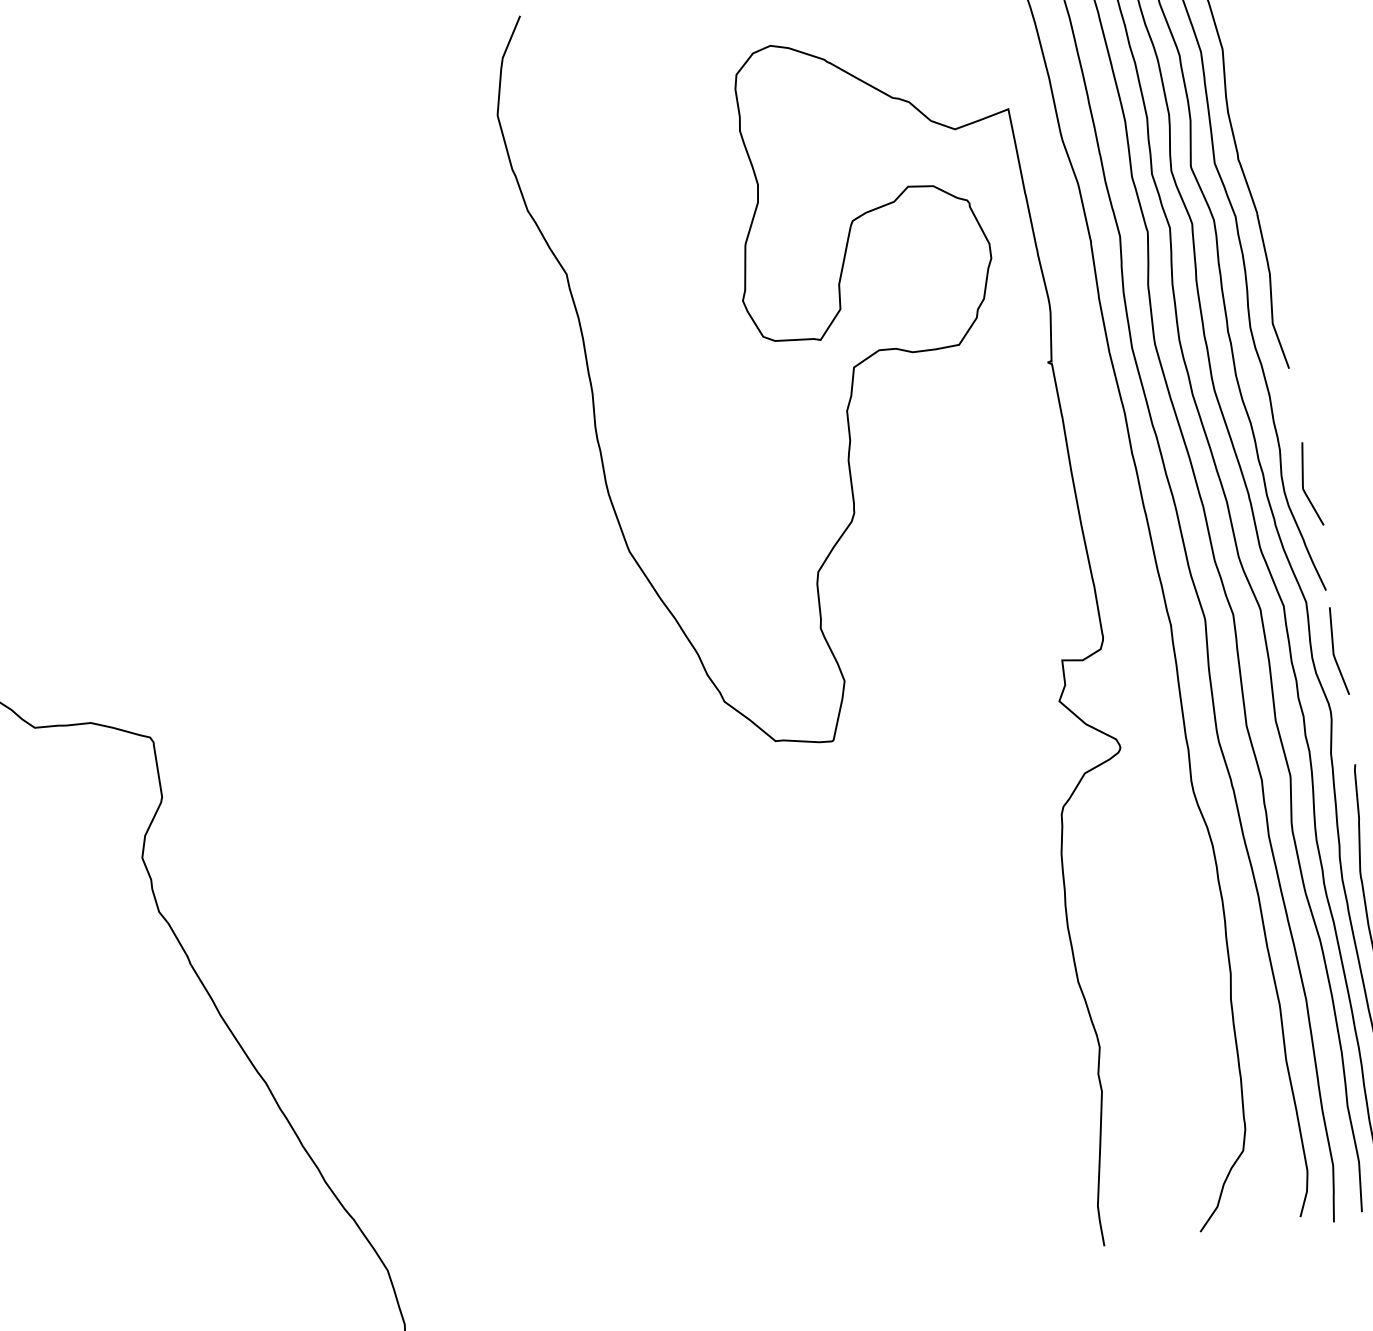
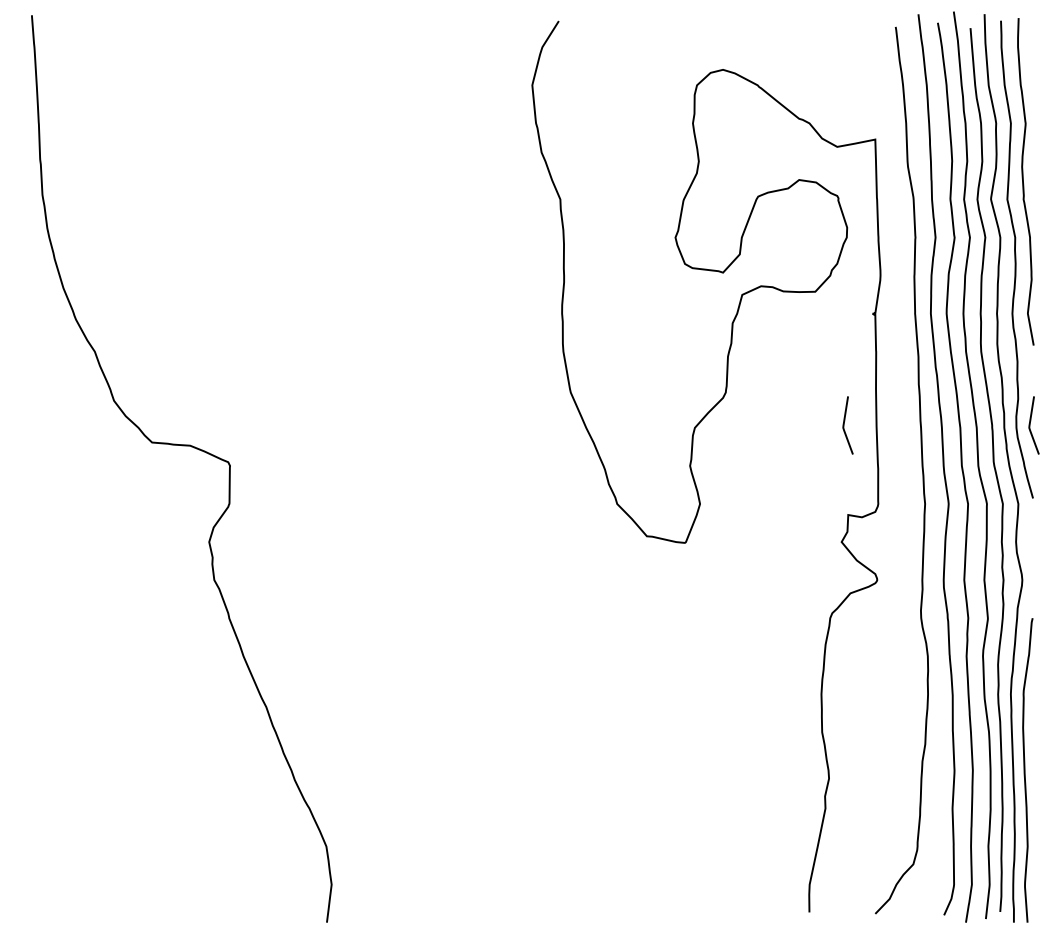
line: (1034, 531) -> (844, 425), added
line: (1334, 651) -> (1031, 540), removed

